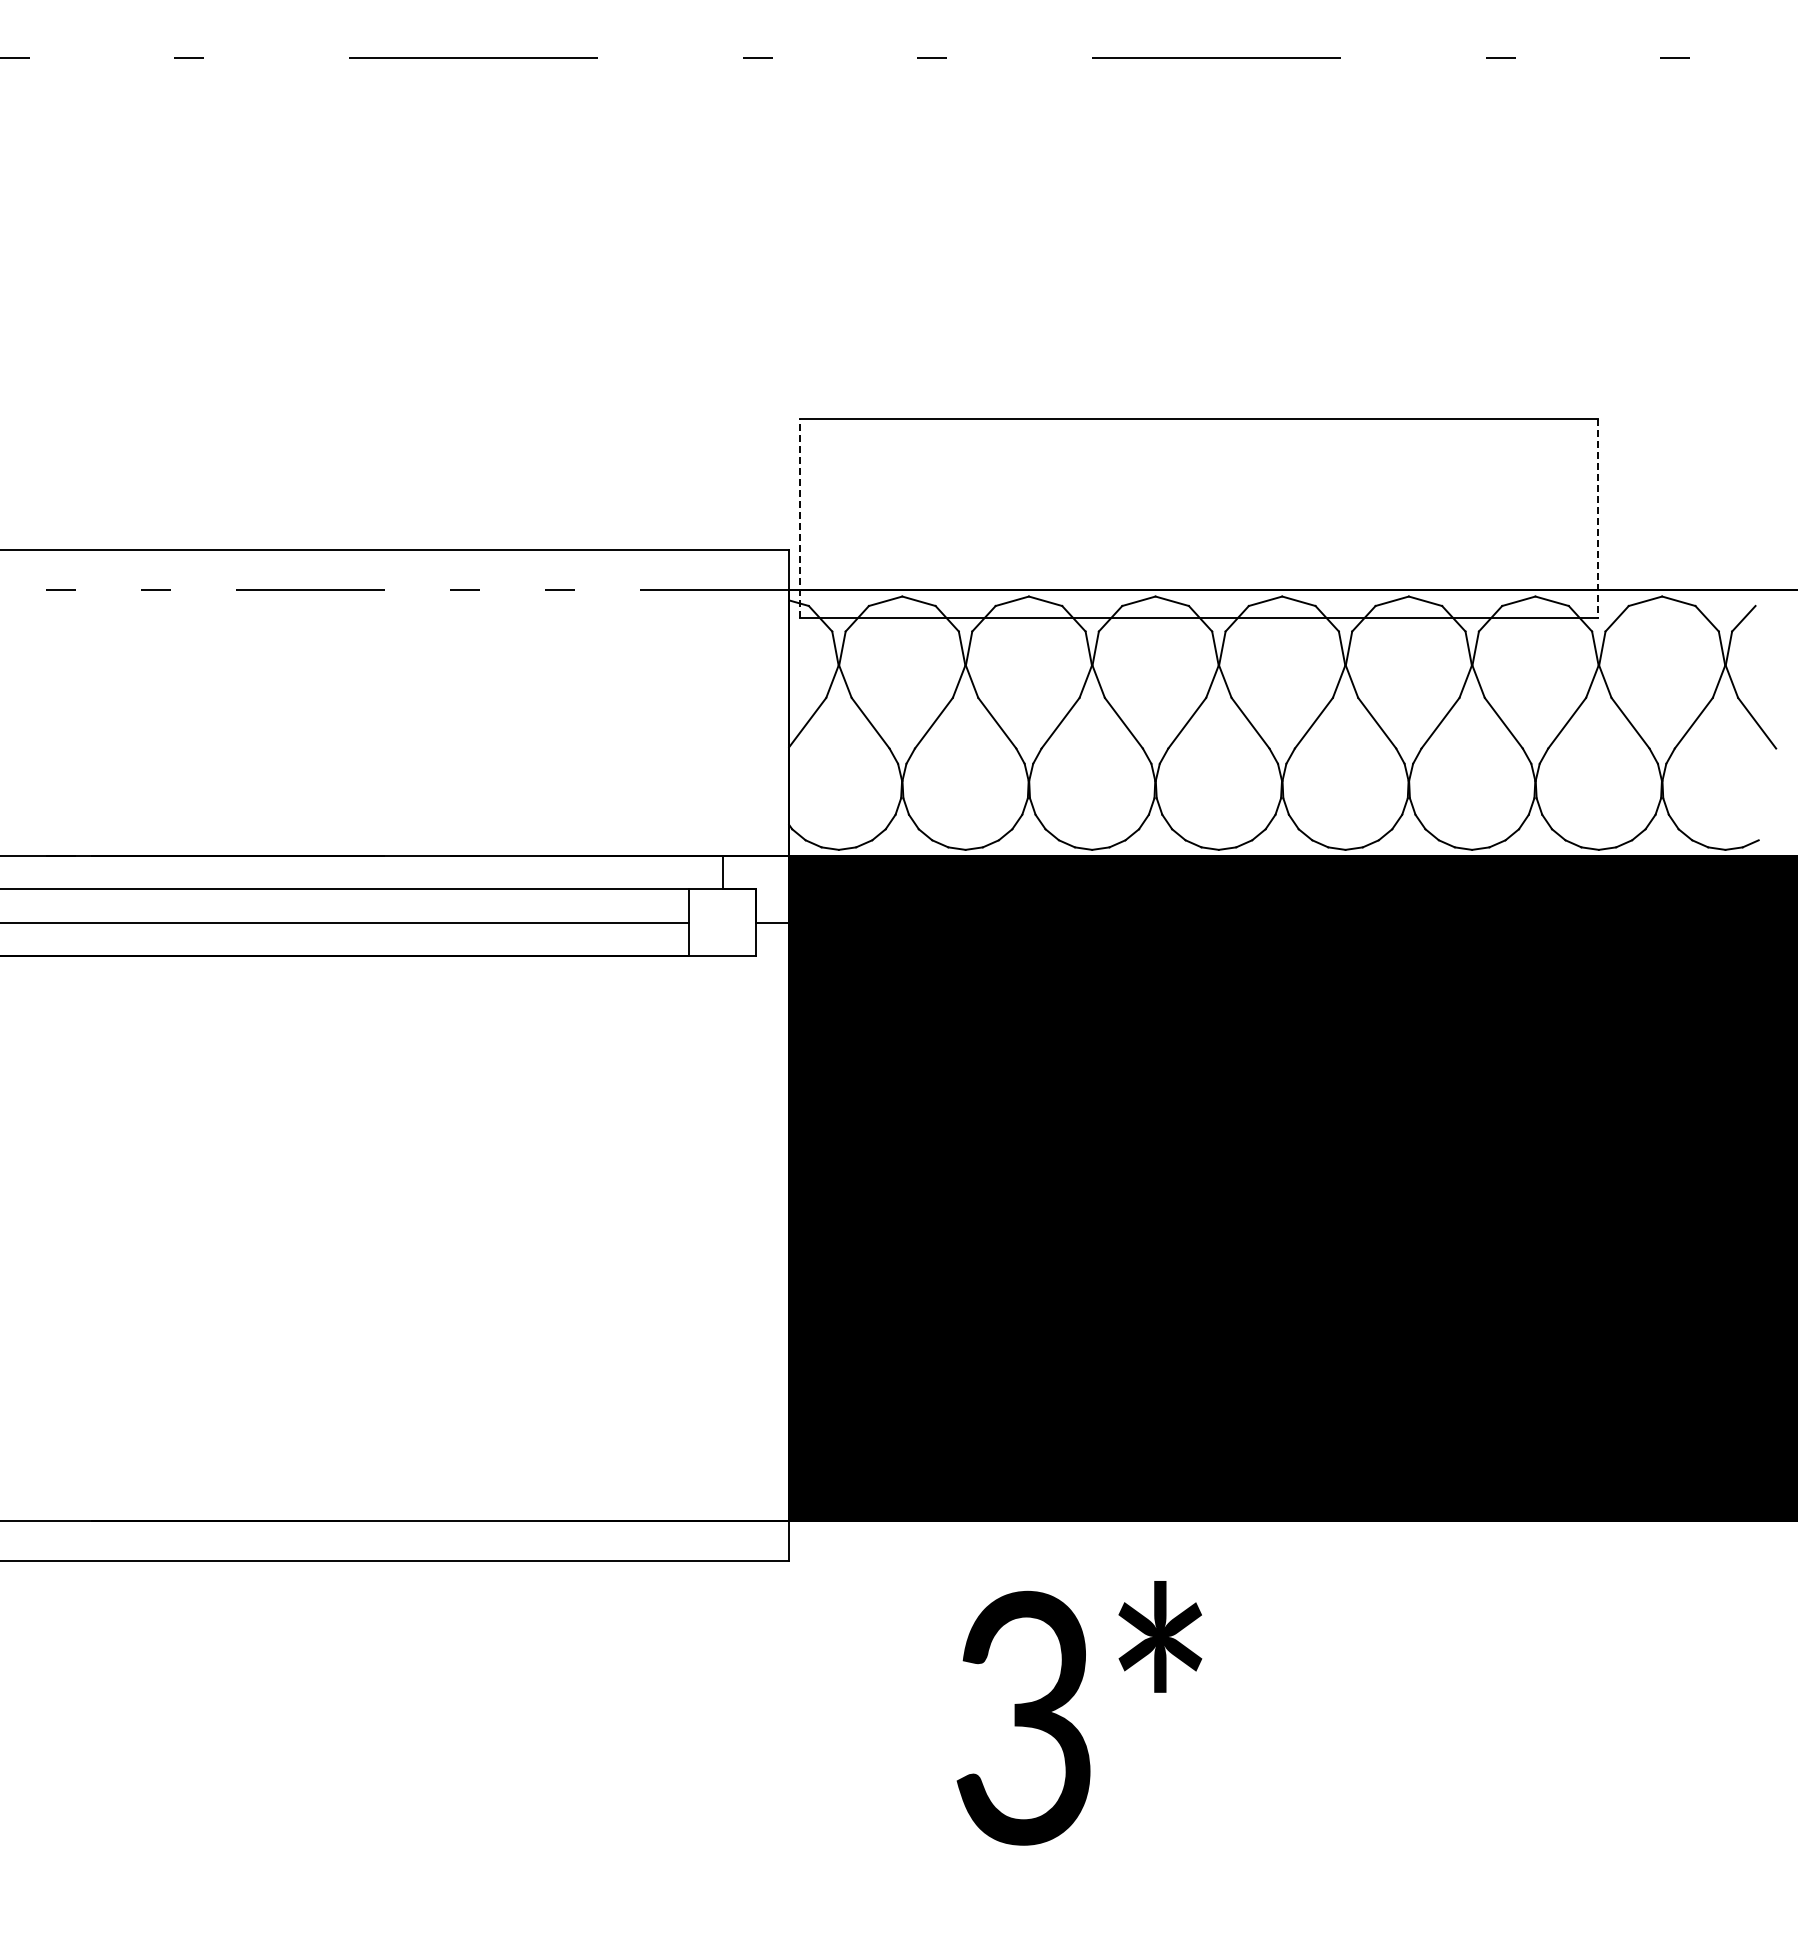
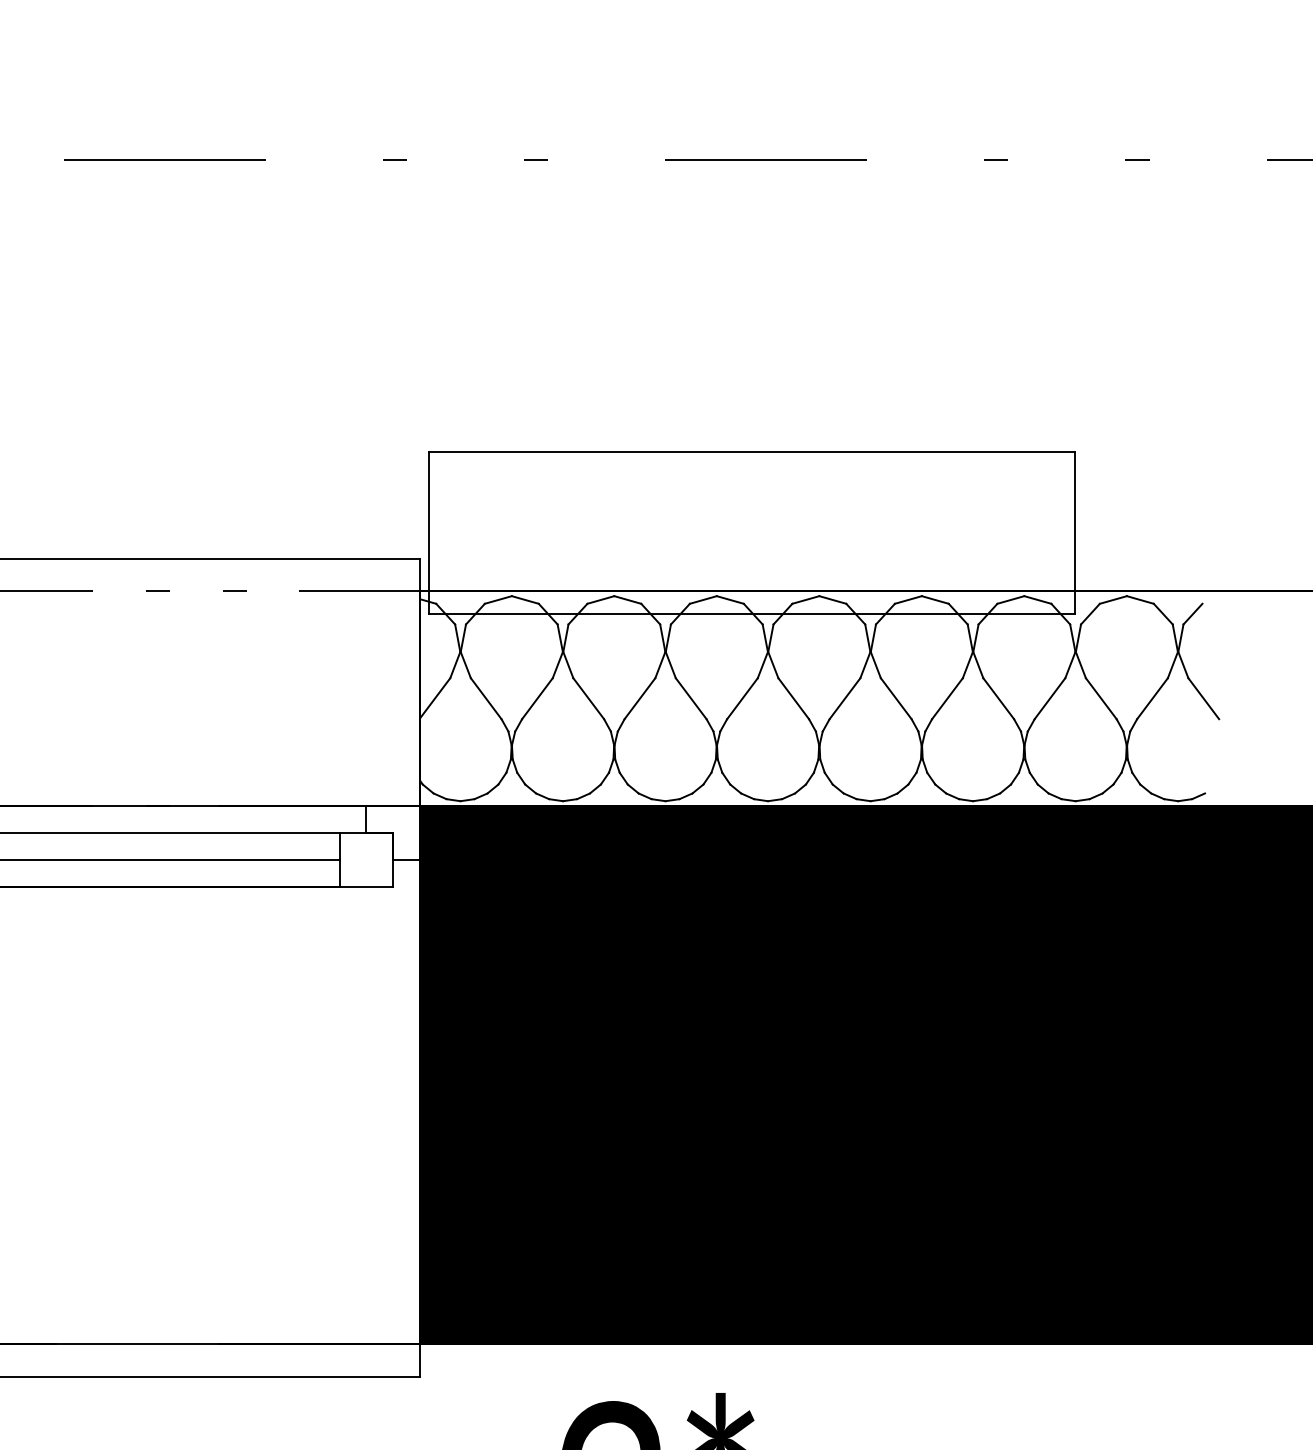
line: (799, 518) -> (428, 532), dashed -> solid
line: (1597, 518) -> (1074, 532), dashed -> solid

